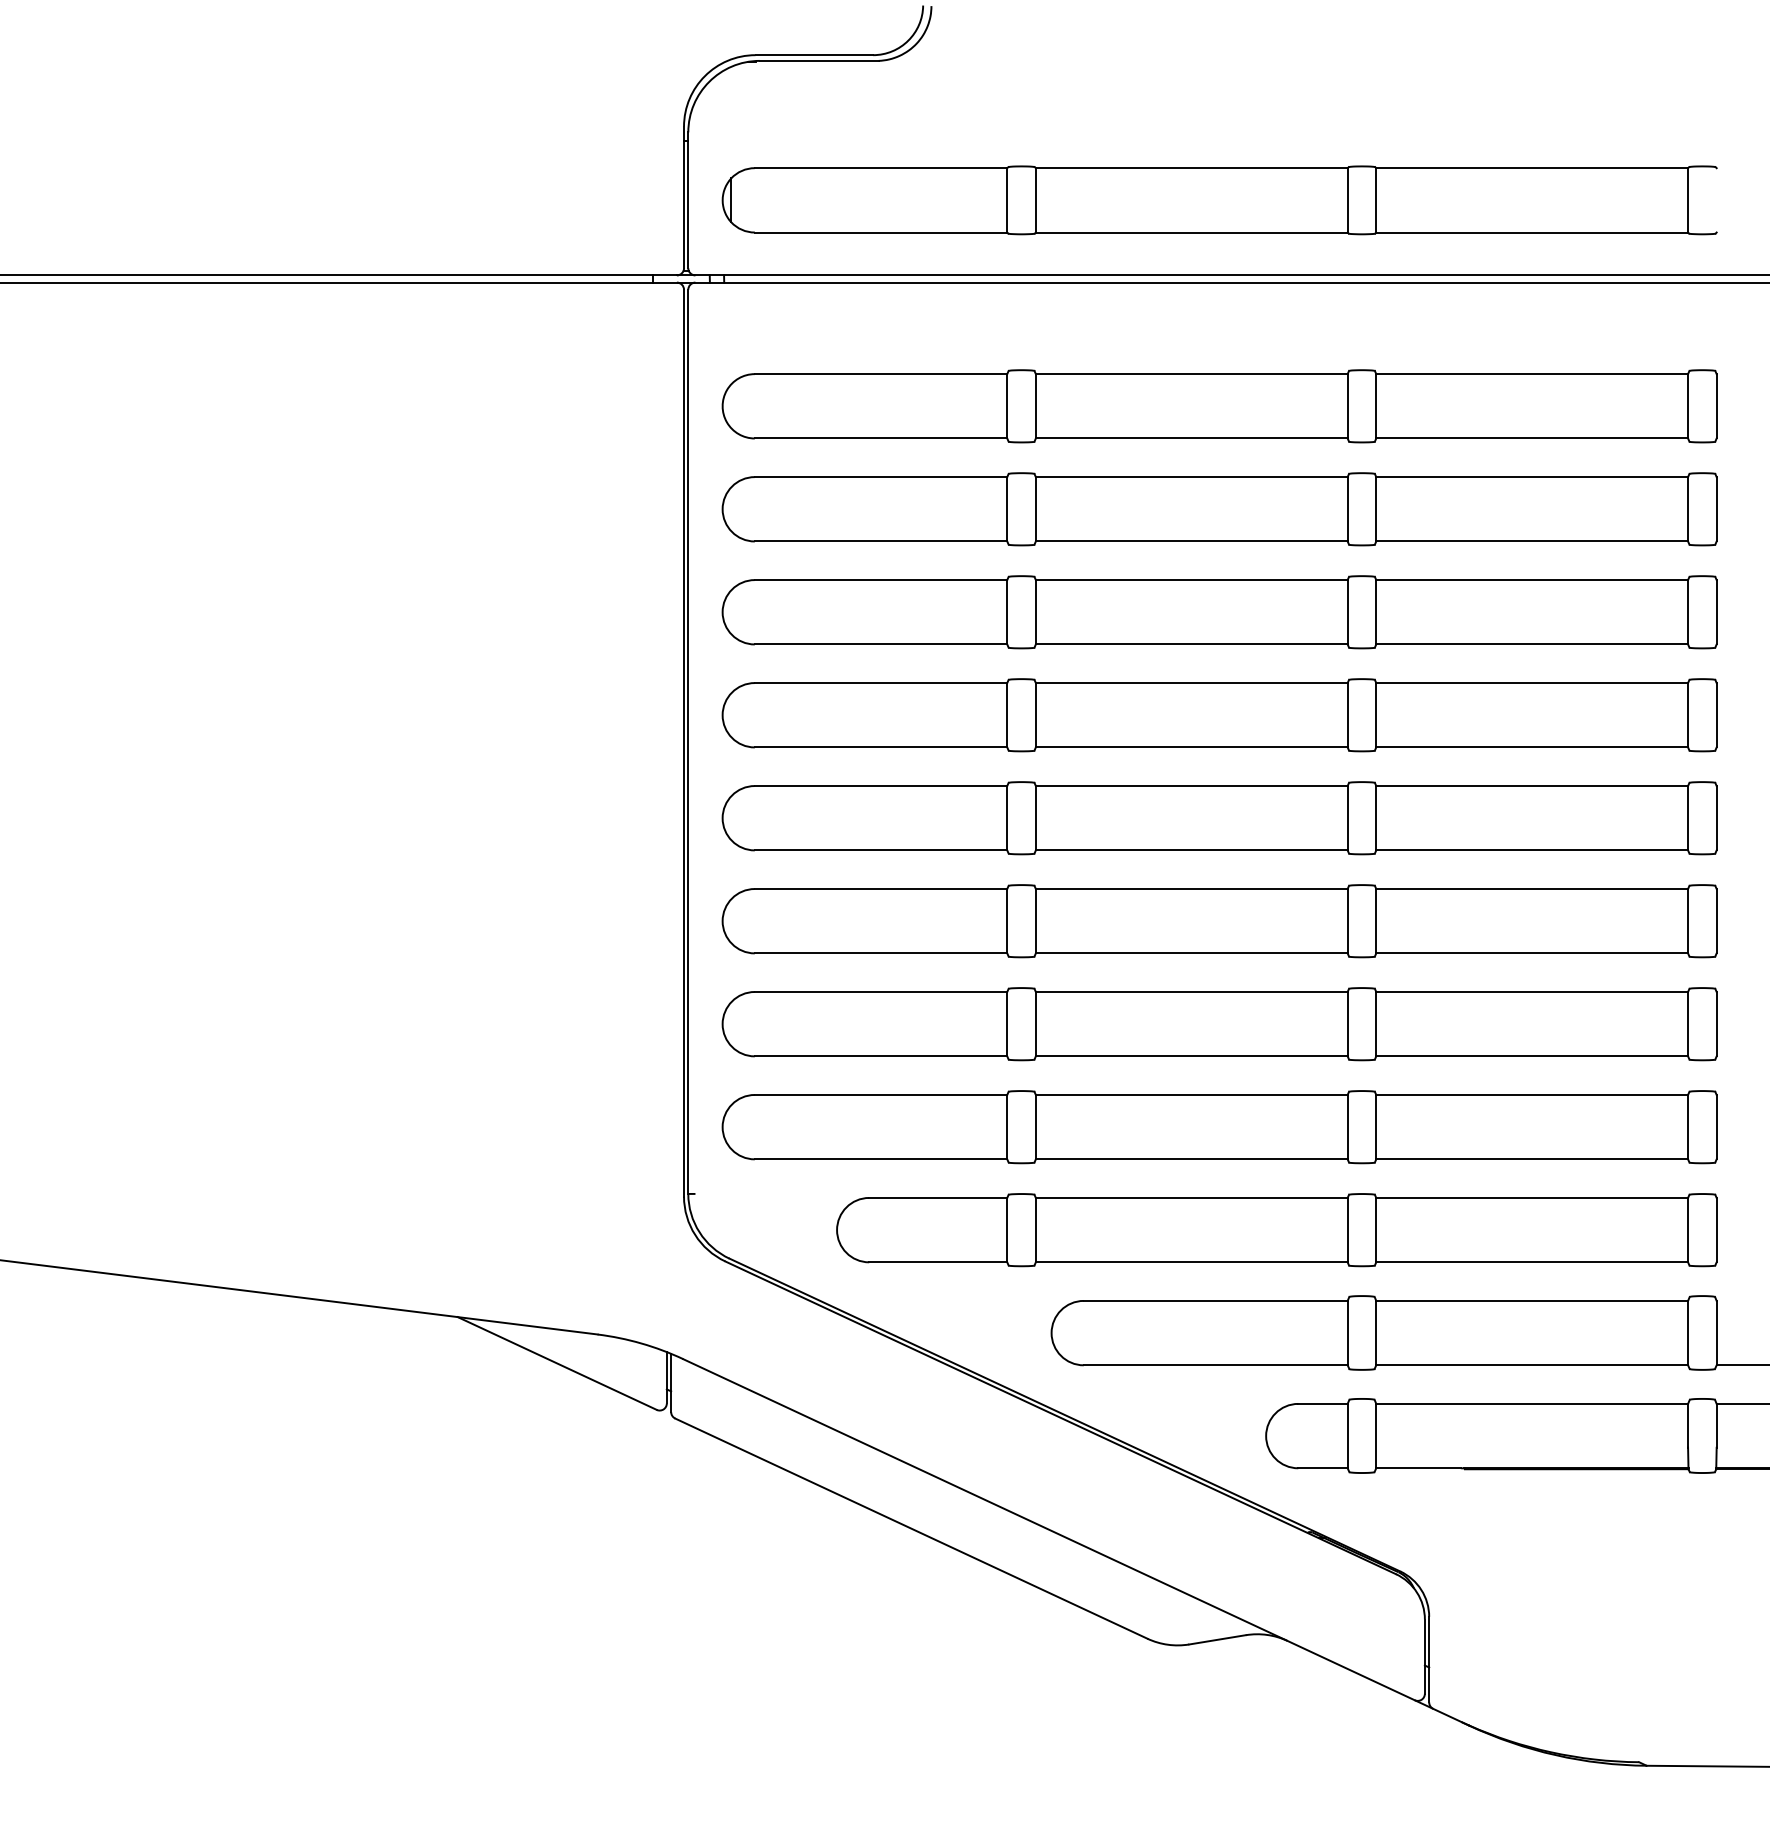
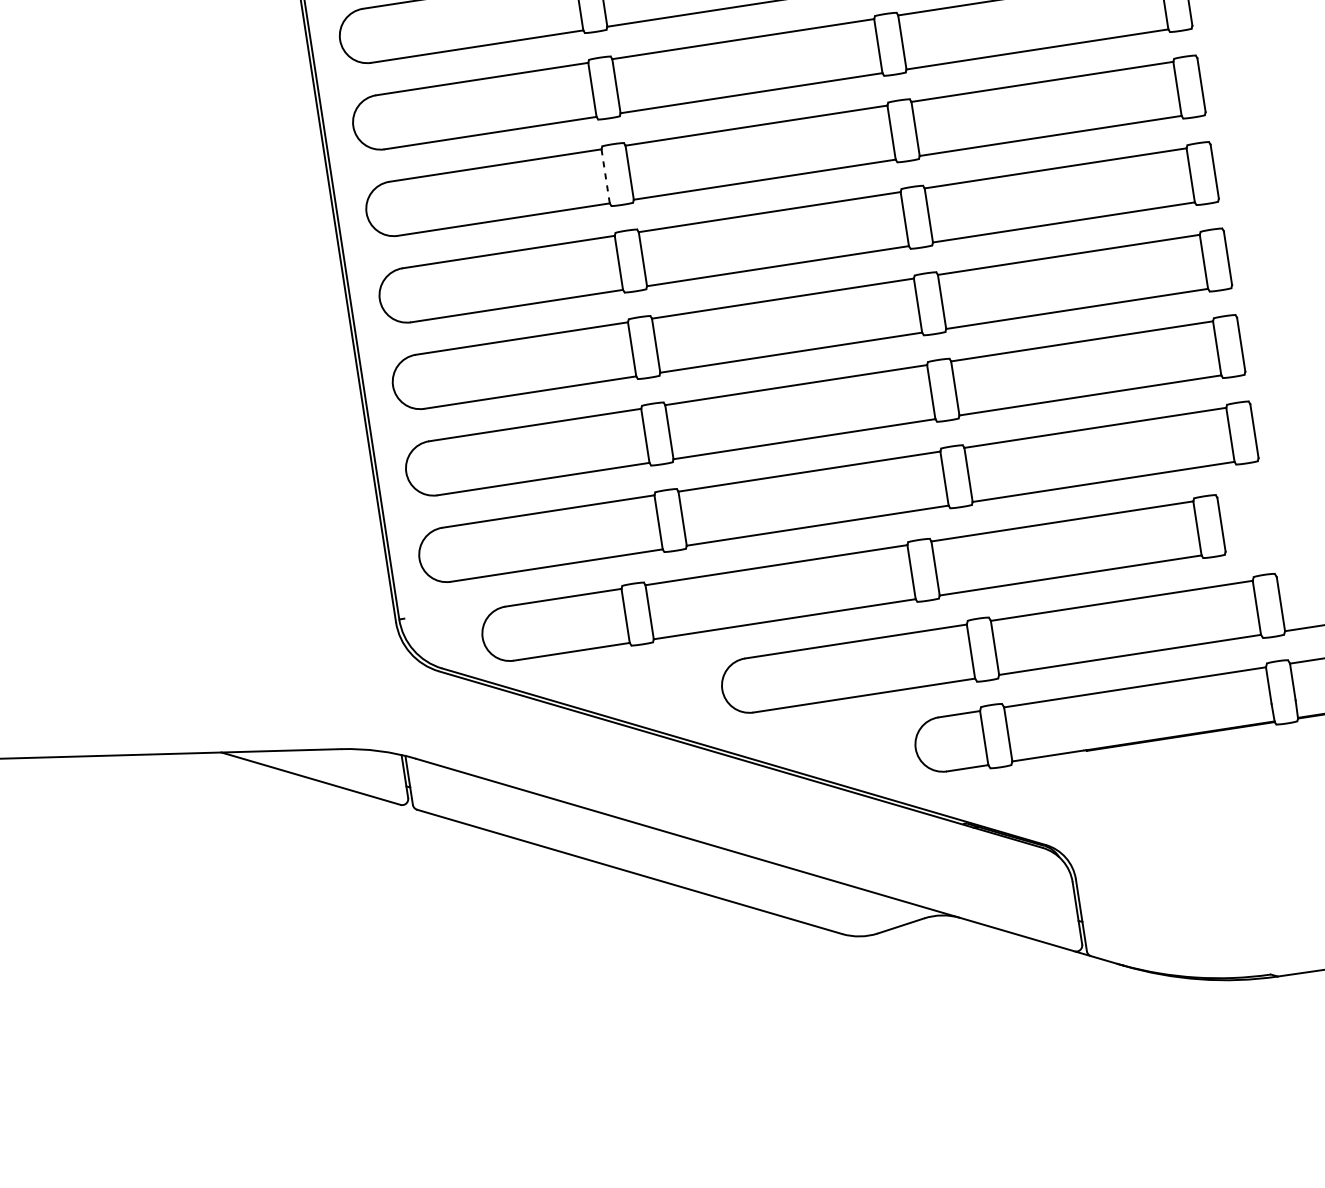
line: (1007, 714) -> (605, 175), solid -> dashed
part: (1276, 1230) -> (851, 581), moved

